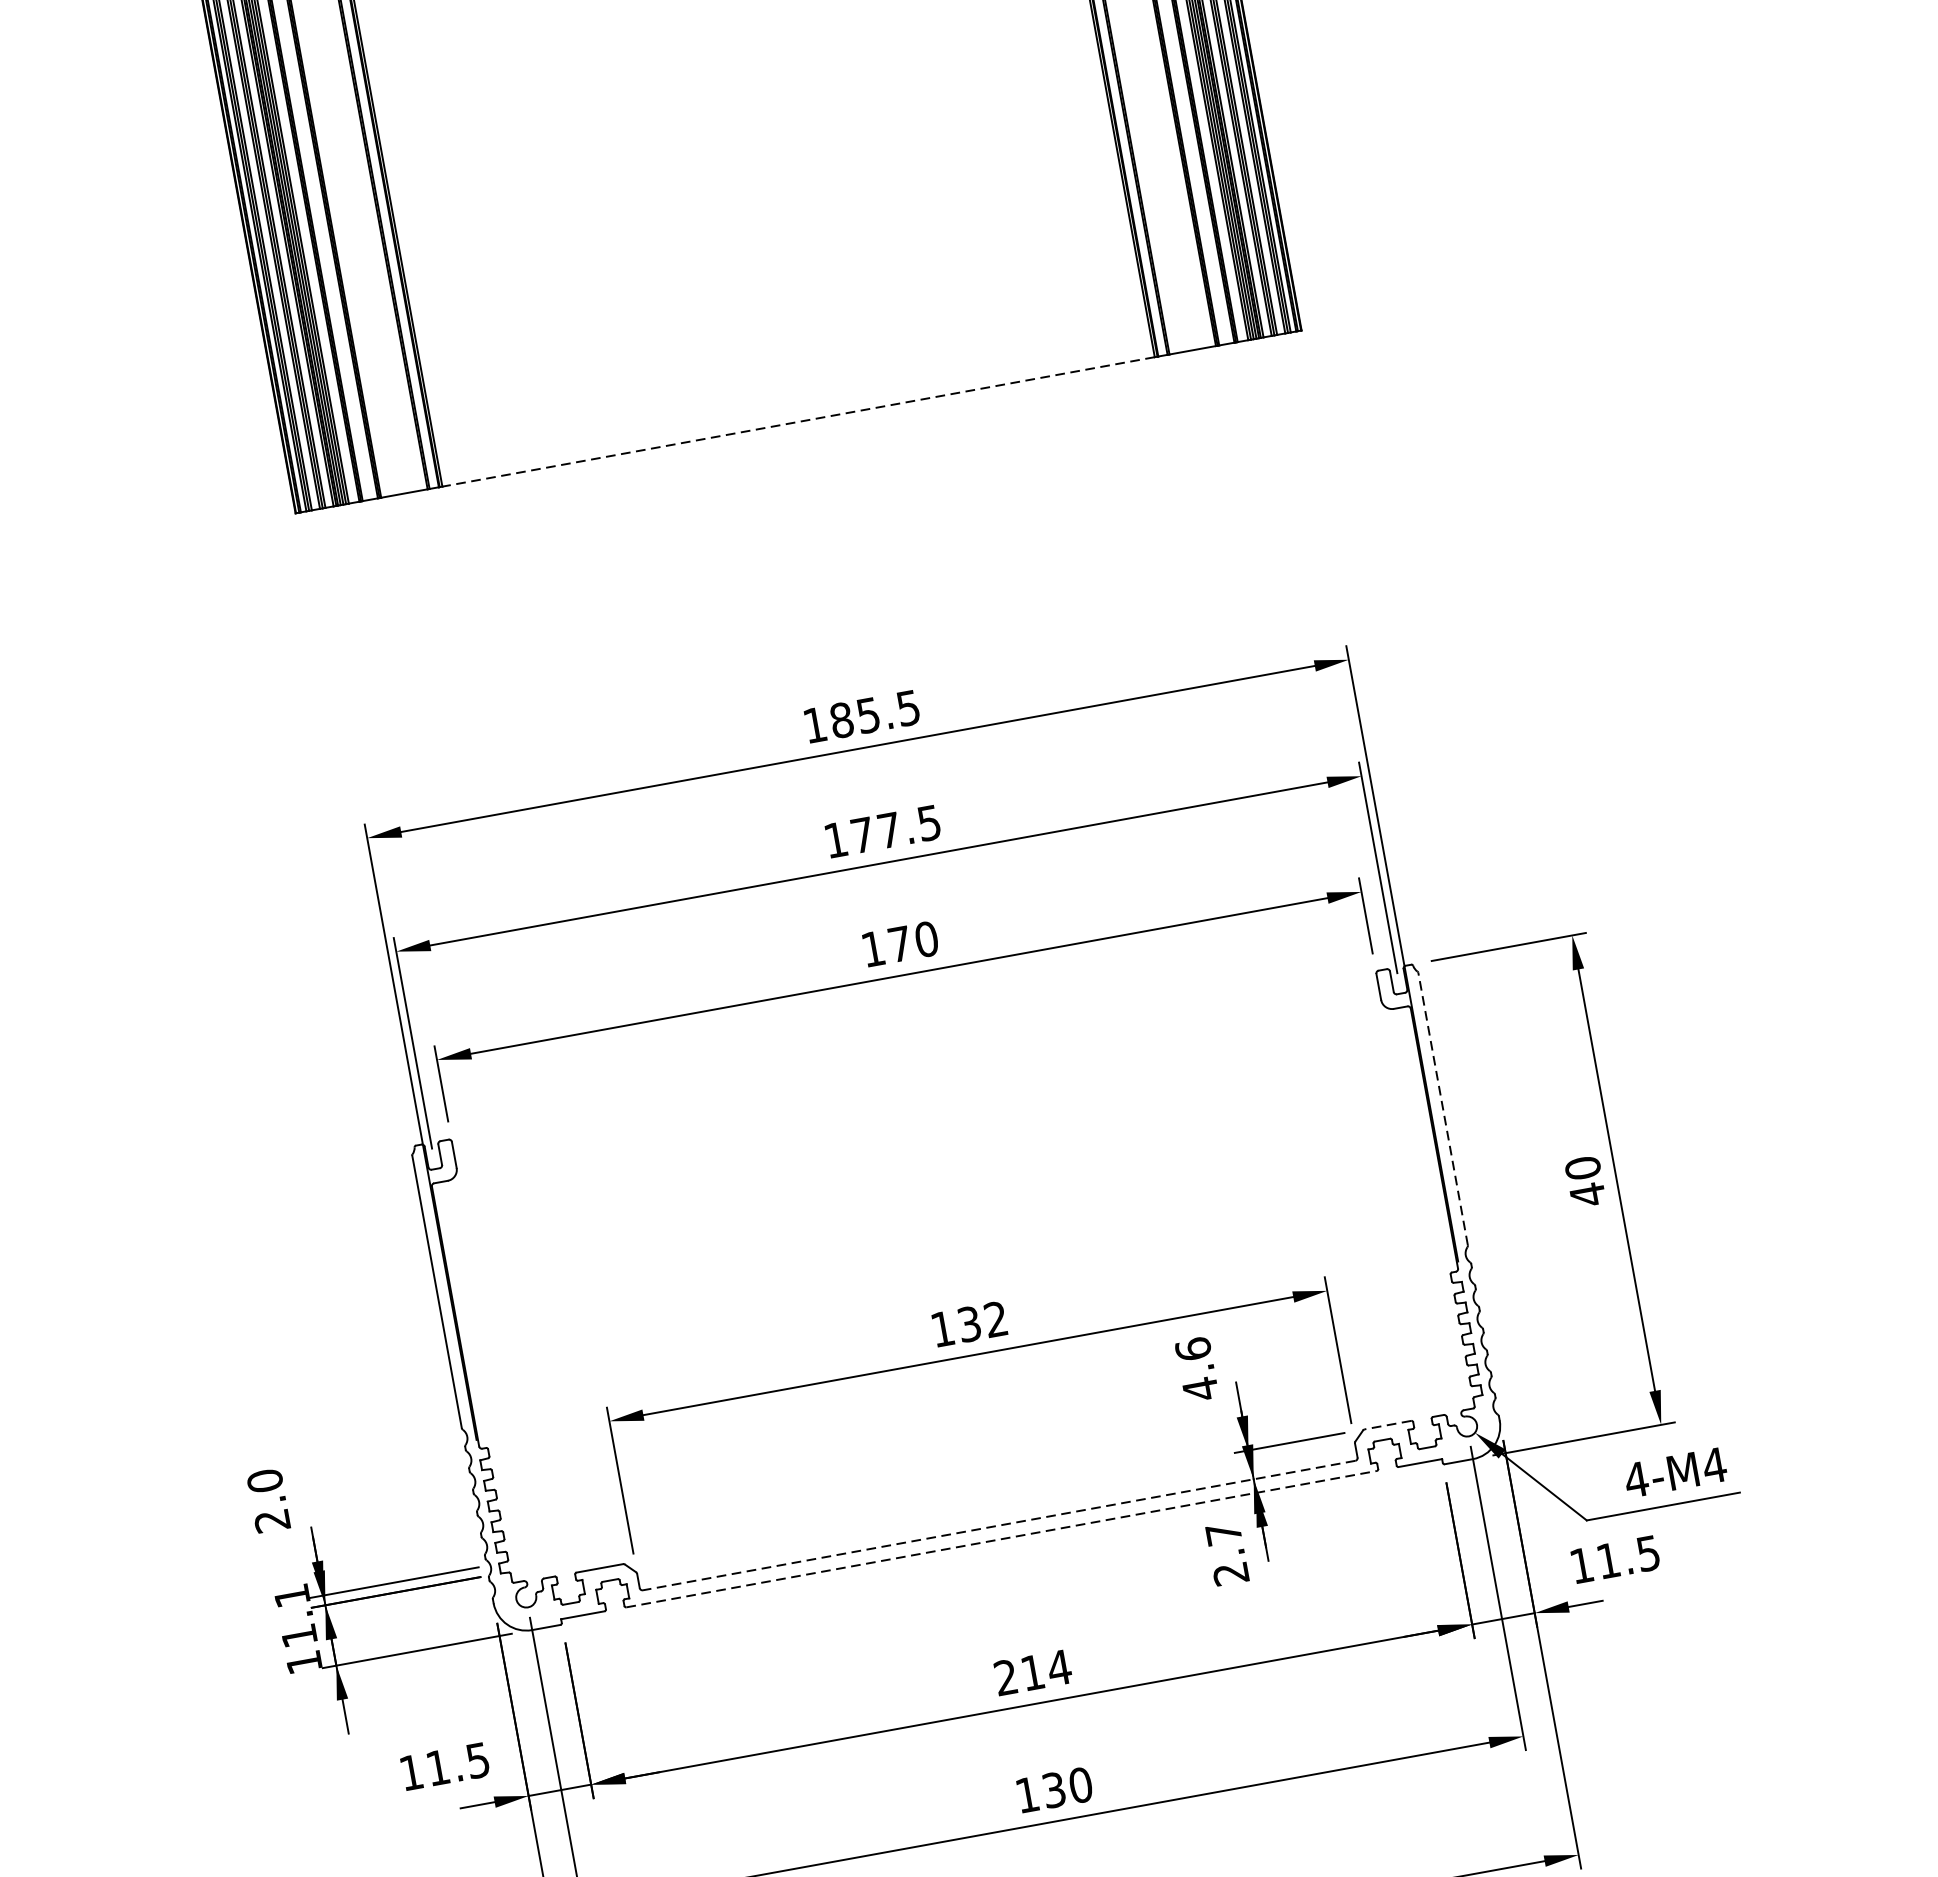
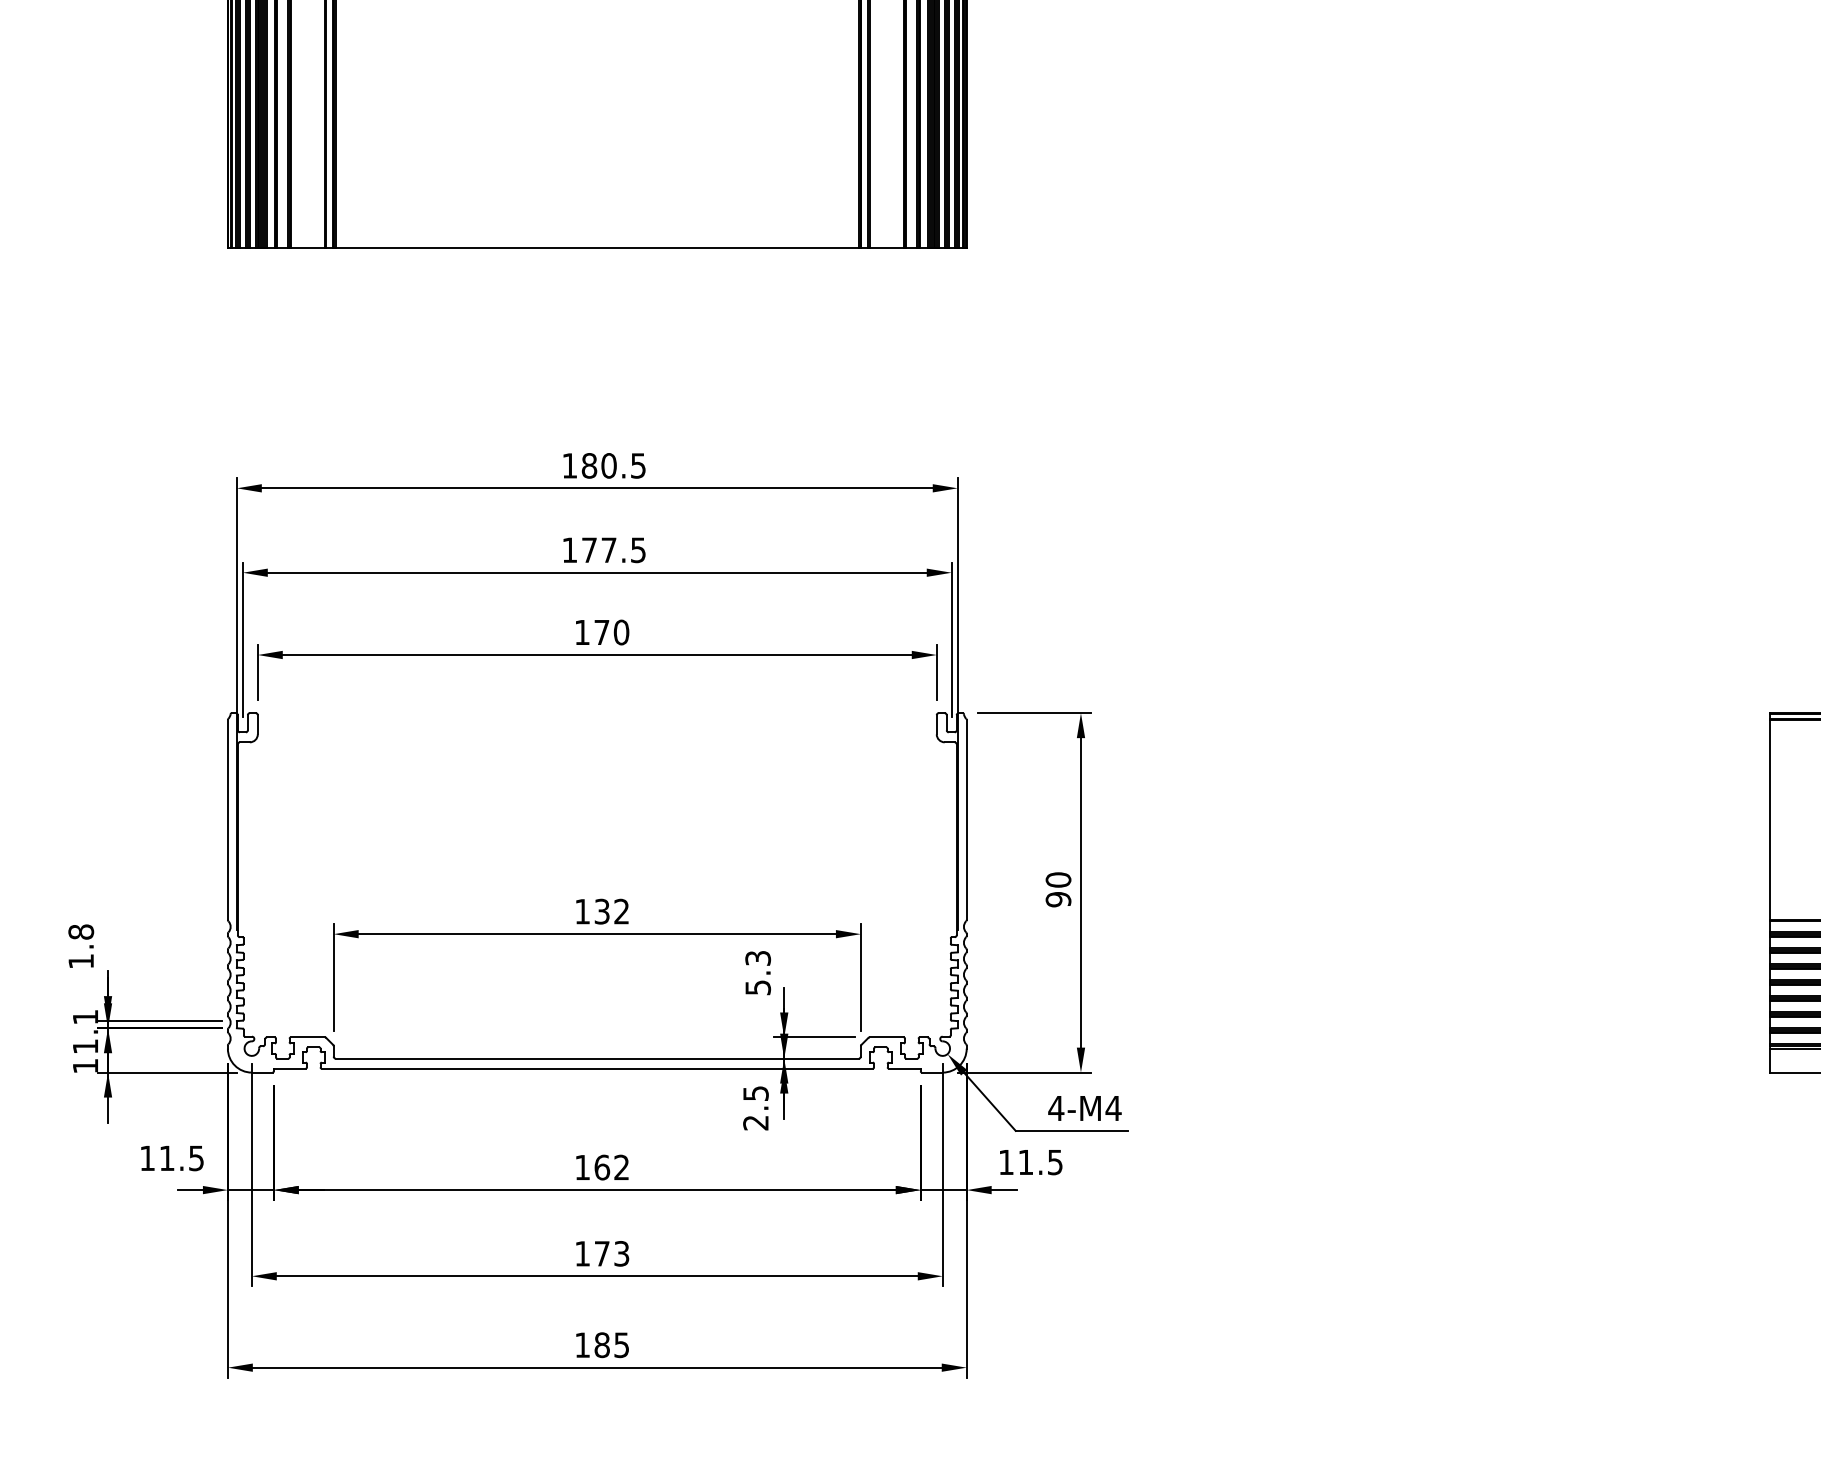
line: (798, 422) -> (597, 248), dashed -> solid
text: (867, 715) -> (608, 465), 185.5 -> 180.5
line: (1442, 1108) -> (966, 819), dashed -> solid
text: (1587, 1194) -> (1058, 899), 40 -> 90
text: (1197, 1368) -> (758, 972), 4.6 -> 5.3
line: (1387, 1425) -> (886, 1037), dashed -> solid
text: (267, 1500) -> (80, 946), 2.0 -> 1.8
line: (999, 1525) -> (597, 1058), dashed -> solid
text: (1223, 1533) -> (755, 1093), 2.7 -> 2.5
line: (1001, 1538) -> (597, 1068), dashed -> solid
text: (1033, 1672) -> (602, 1167), 214 -> 162
text: (1066, 1787) -> (611, 1253), 130 -> 173

